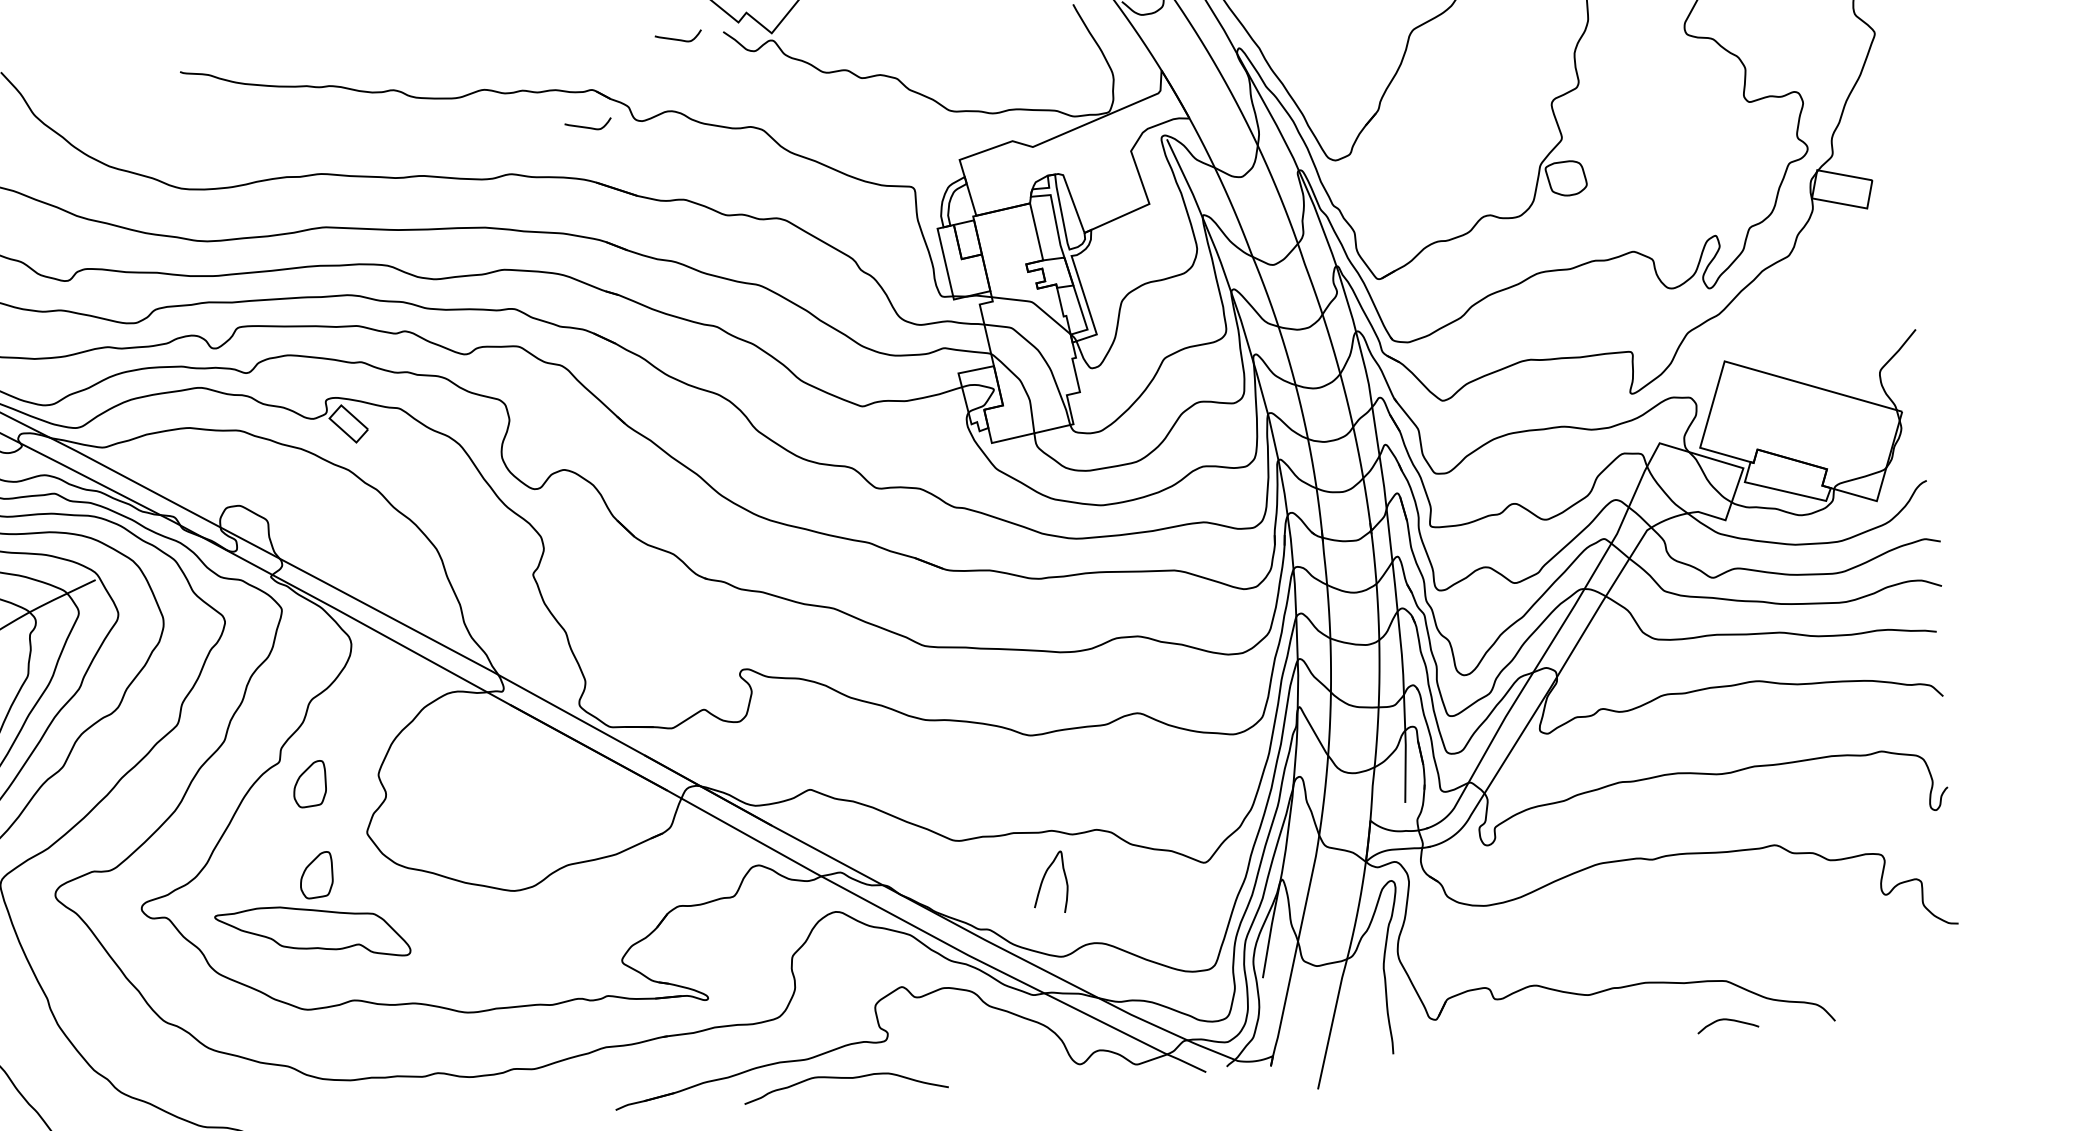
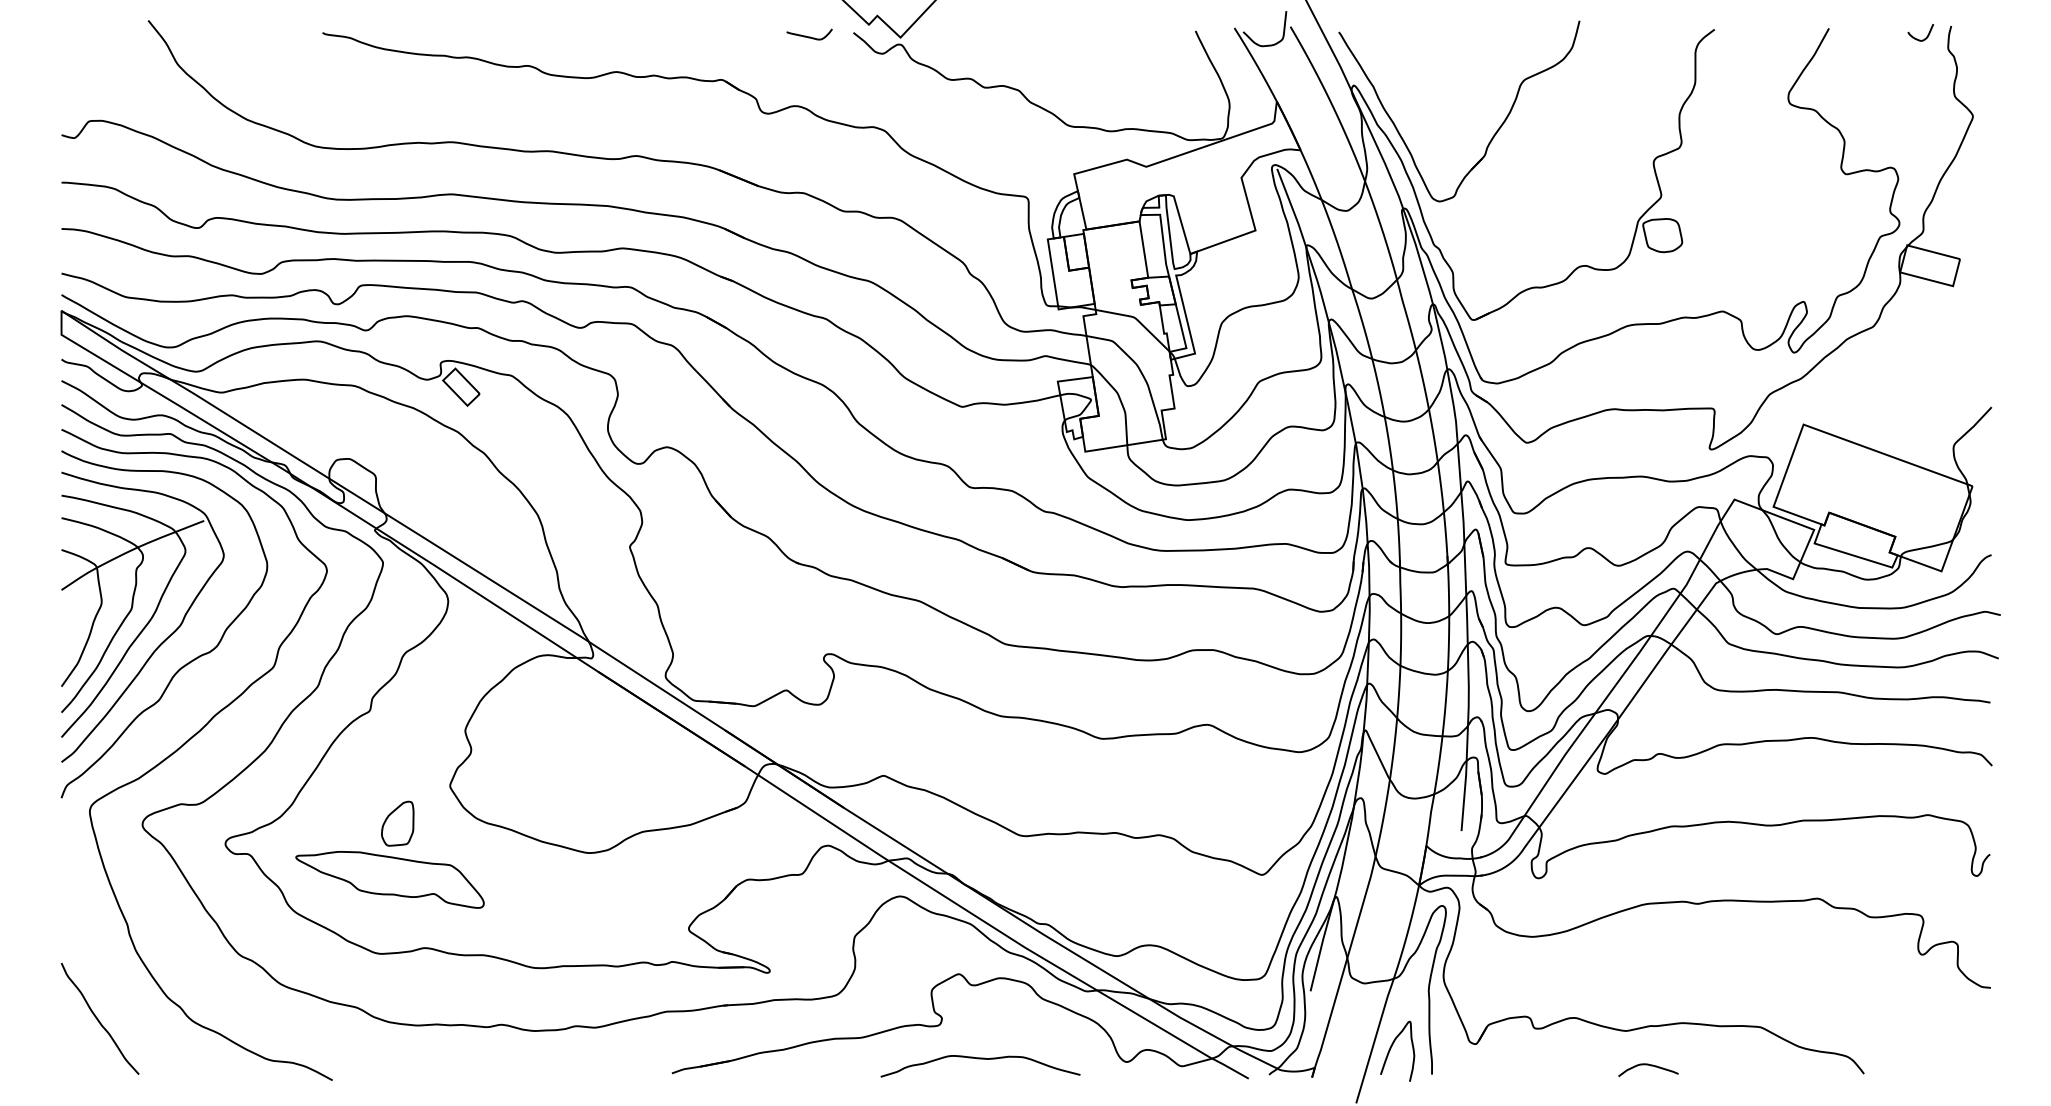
curve: (588, 126) -> (715, 115), removed
part: (309, 784) -> (397, 734), removed
curve: (1043, 880) -> (1391, 1048), moved
curve: (1729, 1021) -> (1650, 1066), moved
curve: (845, 1078) -> (980, 1059), moved

